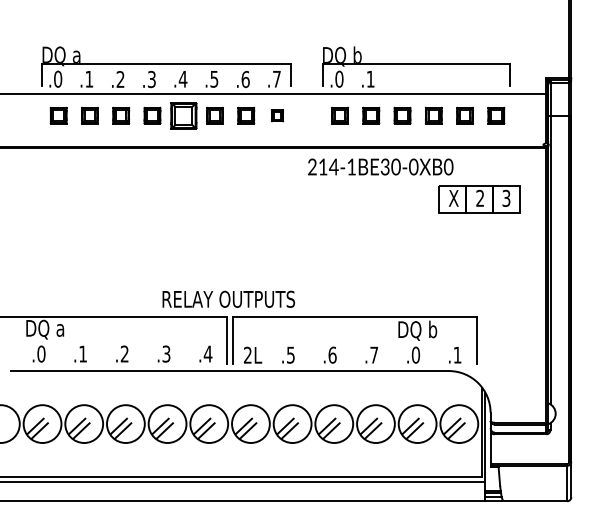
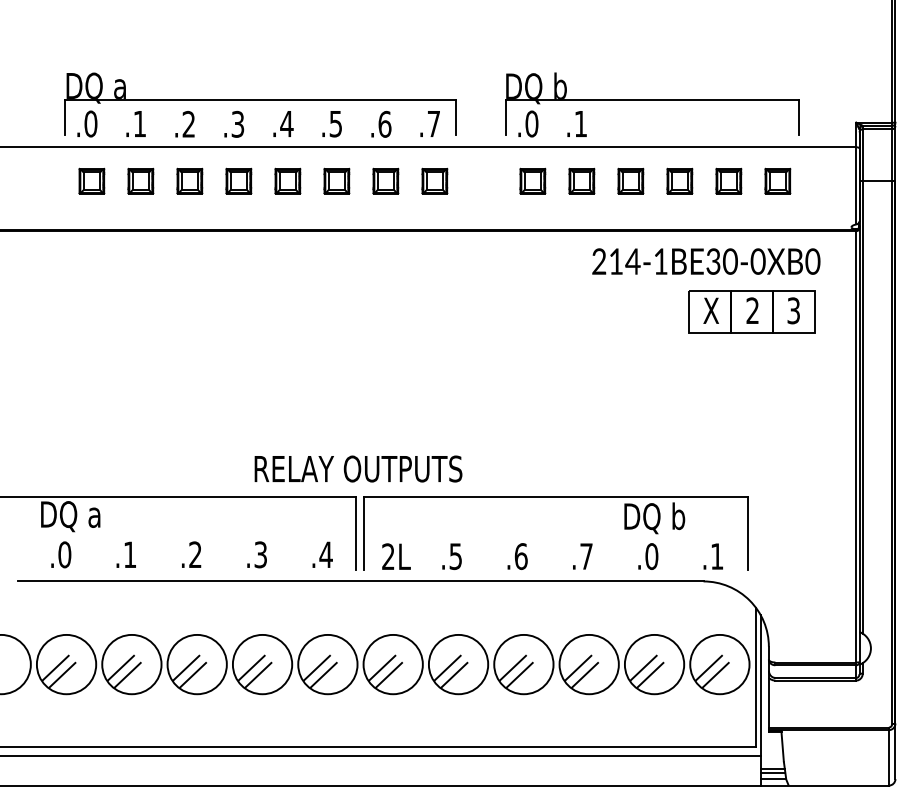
part: (183, 115) -> (287, 180), size x0.62
part: (277, 115) -> (434, 180), size x1.43
text: (380, 166) -> (706, 260), moved

